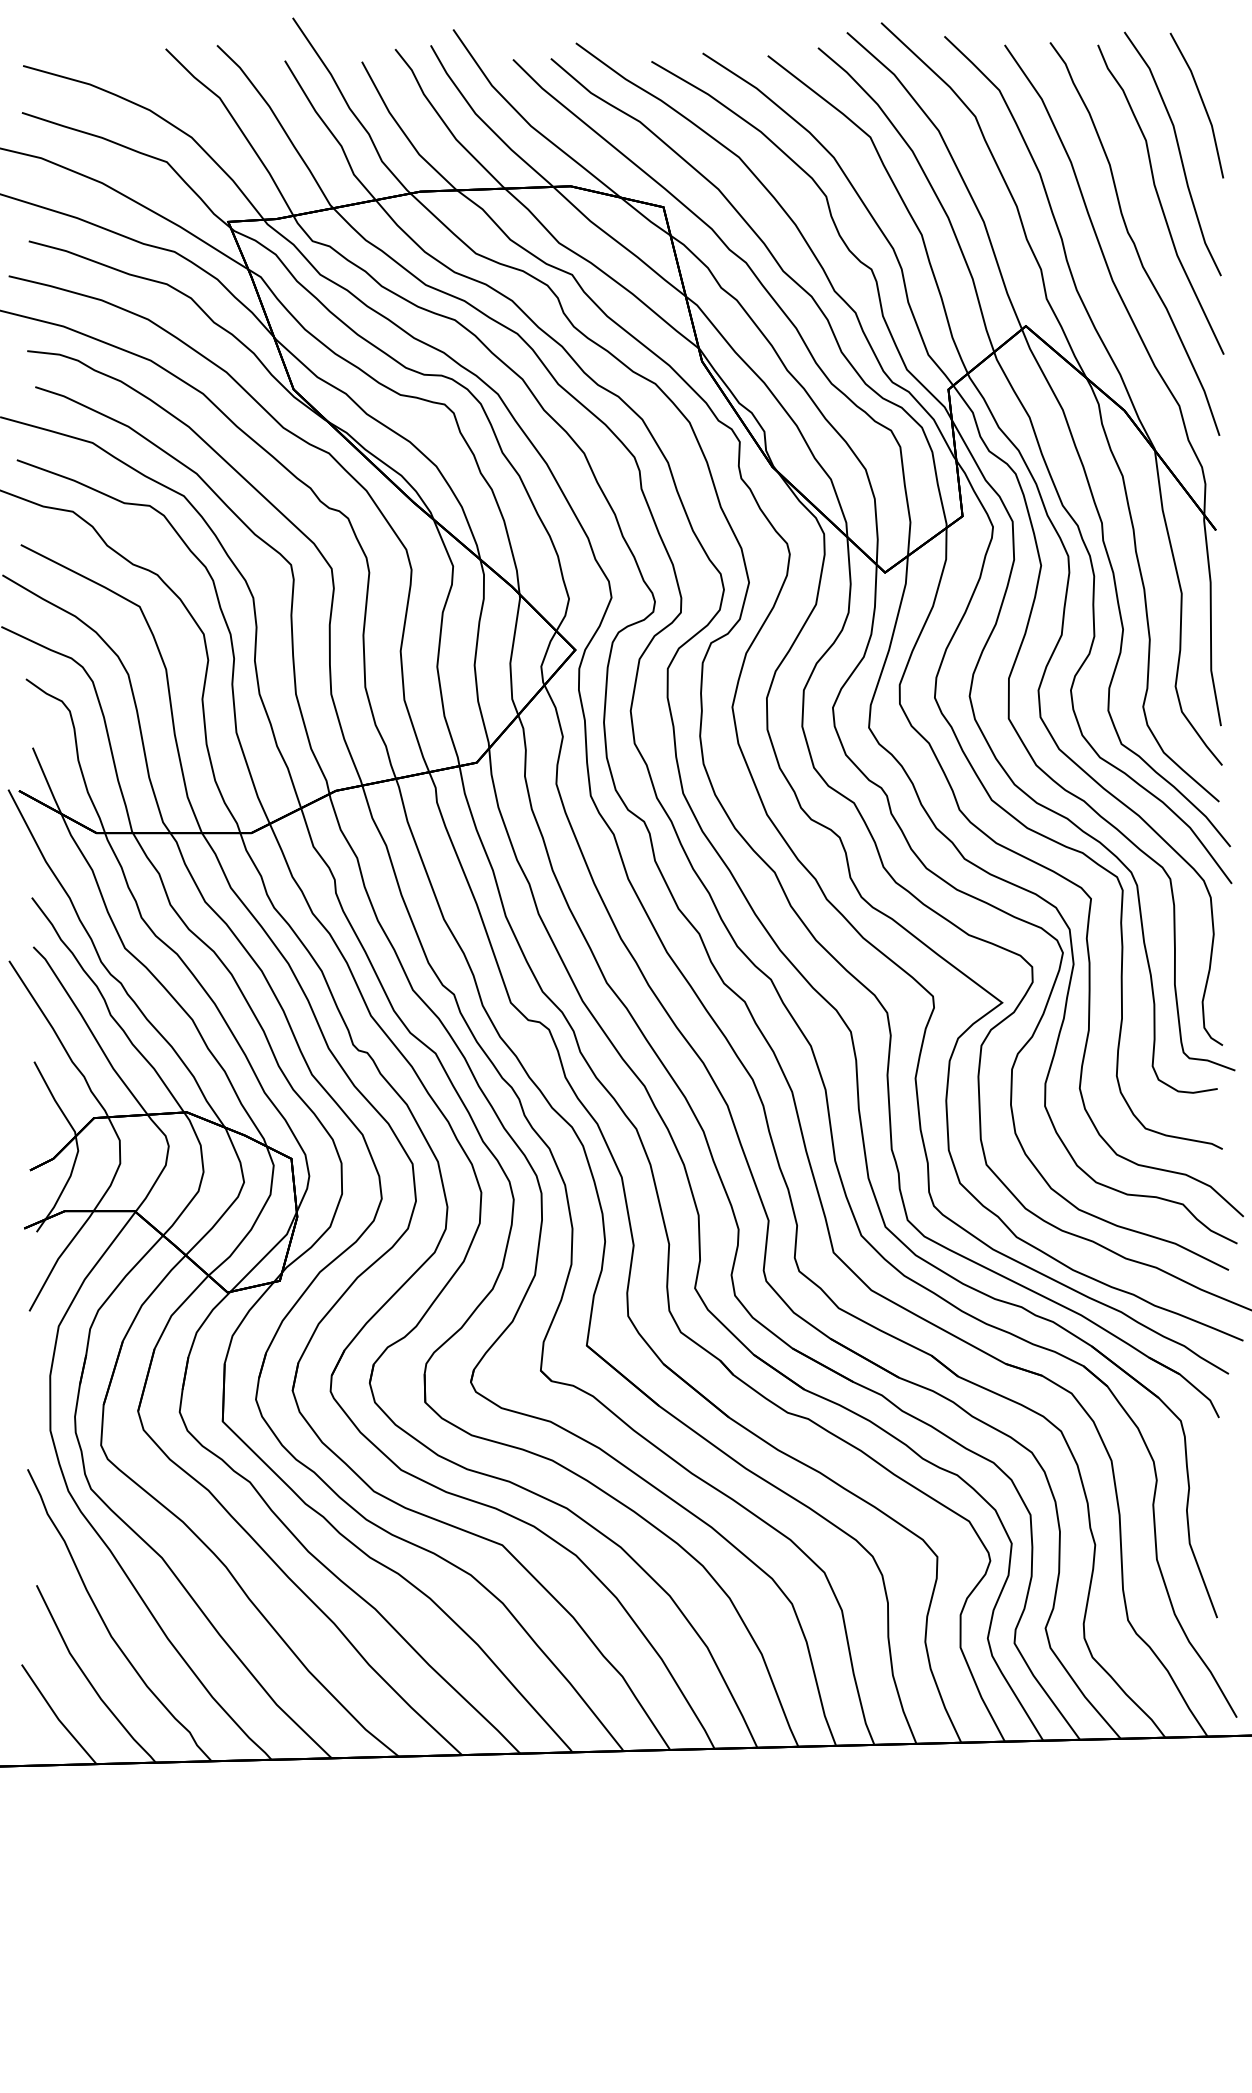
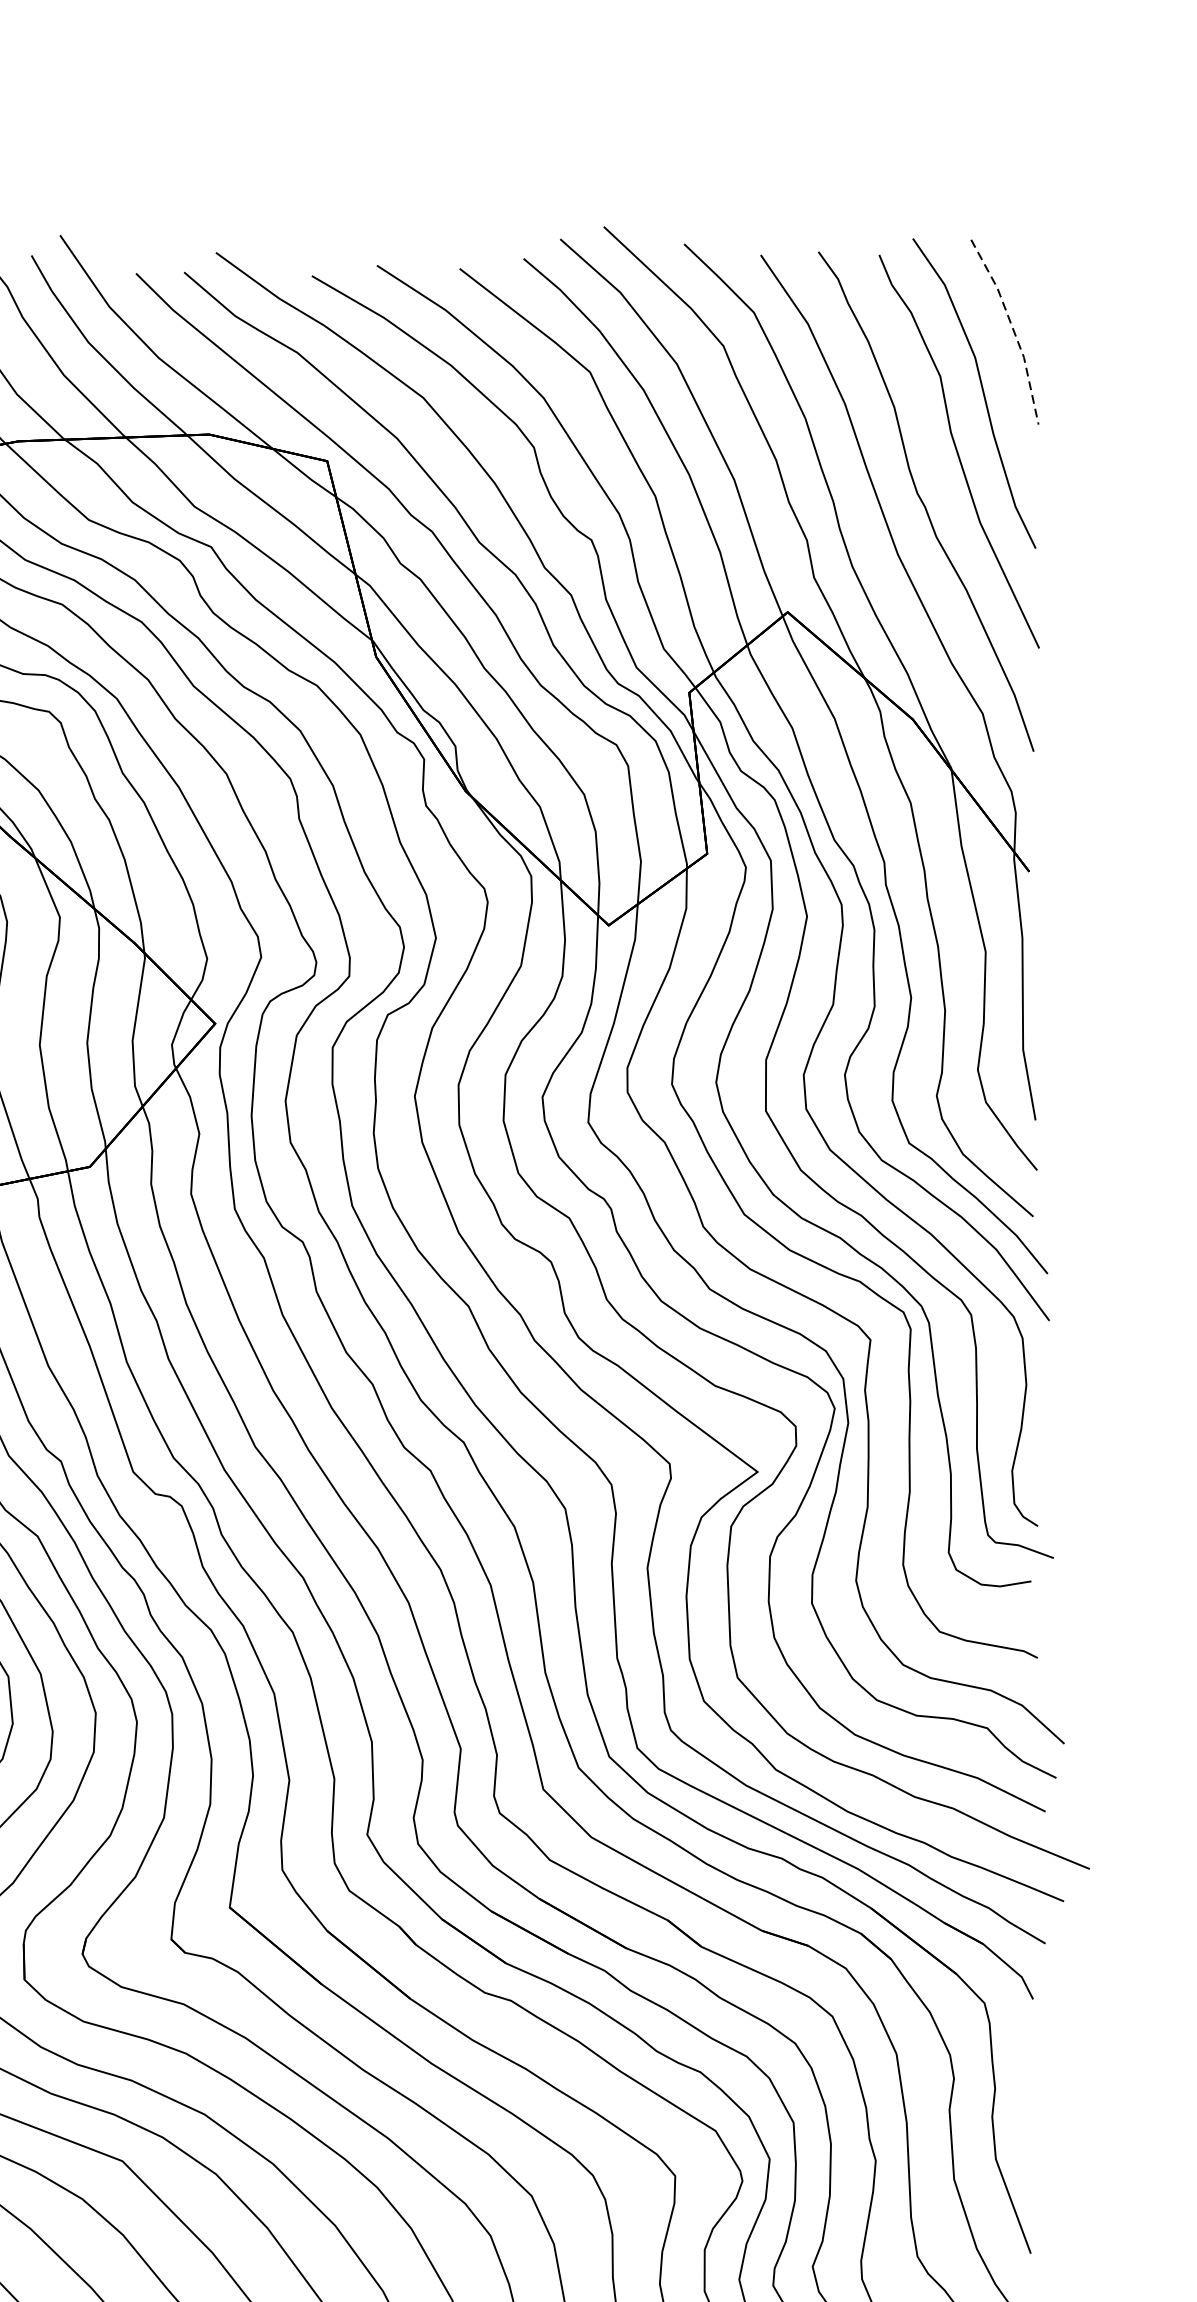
line: (1203, 103) -> (1013, 329), solid -> dashed

